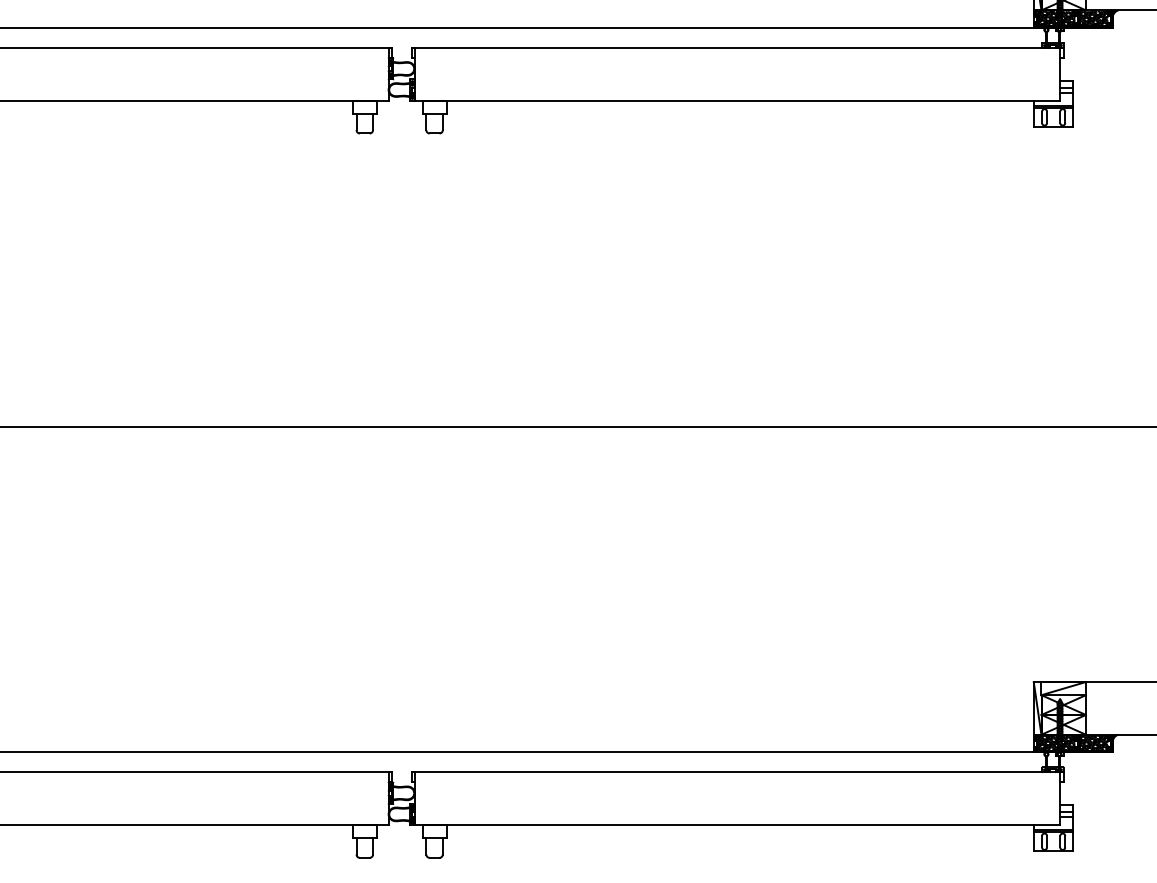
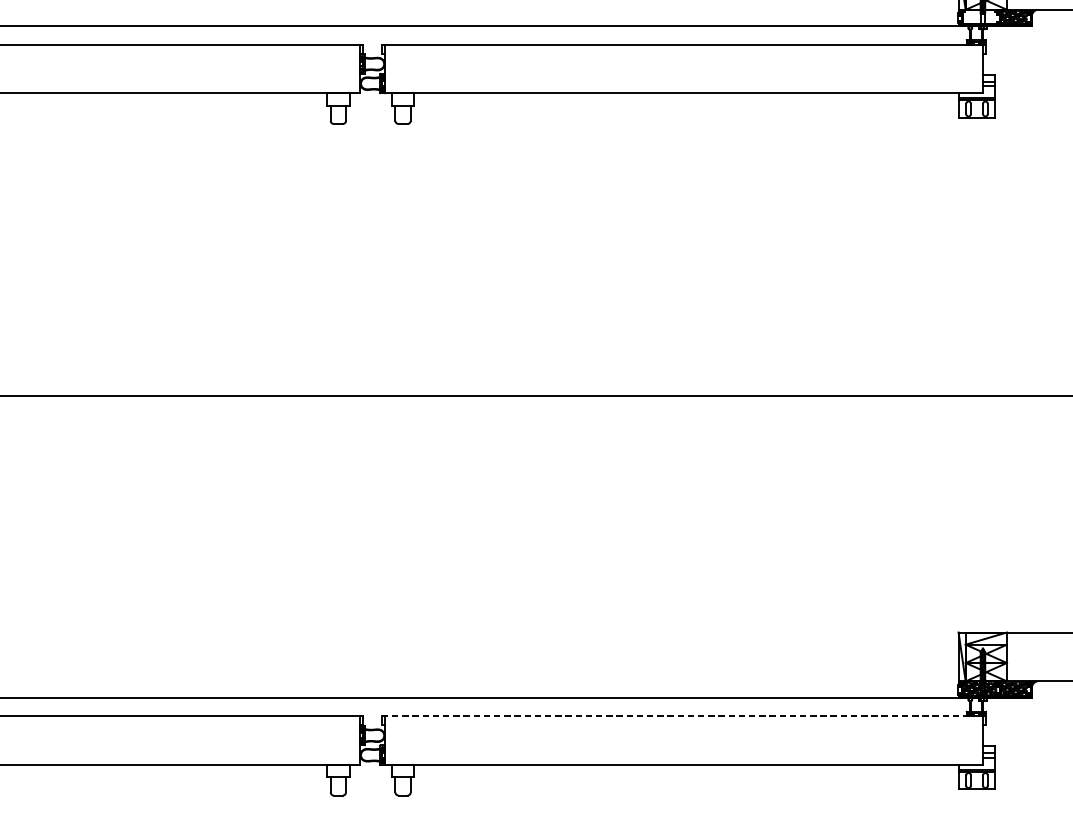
hatch: (1056, 18) -> (979, 17), removed
line: (737, 772) -> (683, 716), solid -> dashed

